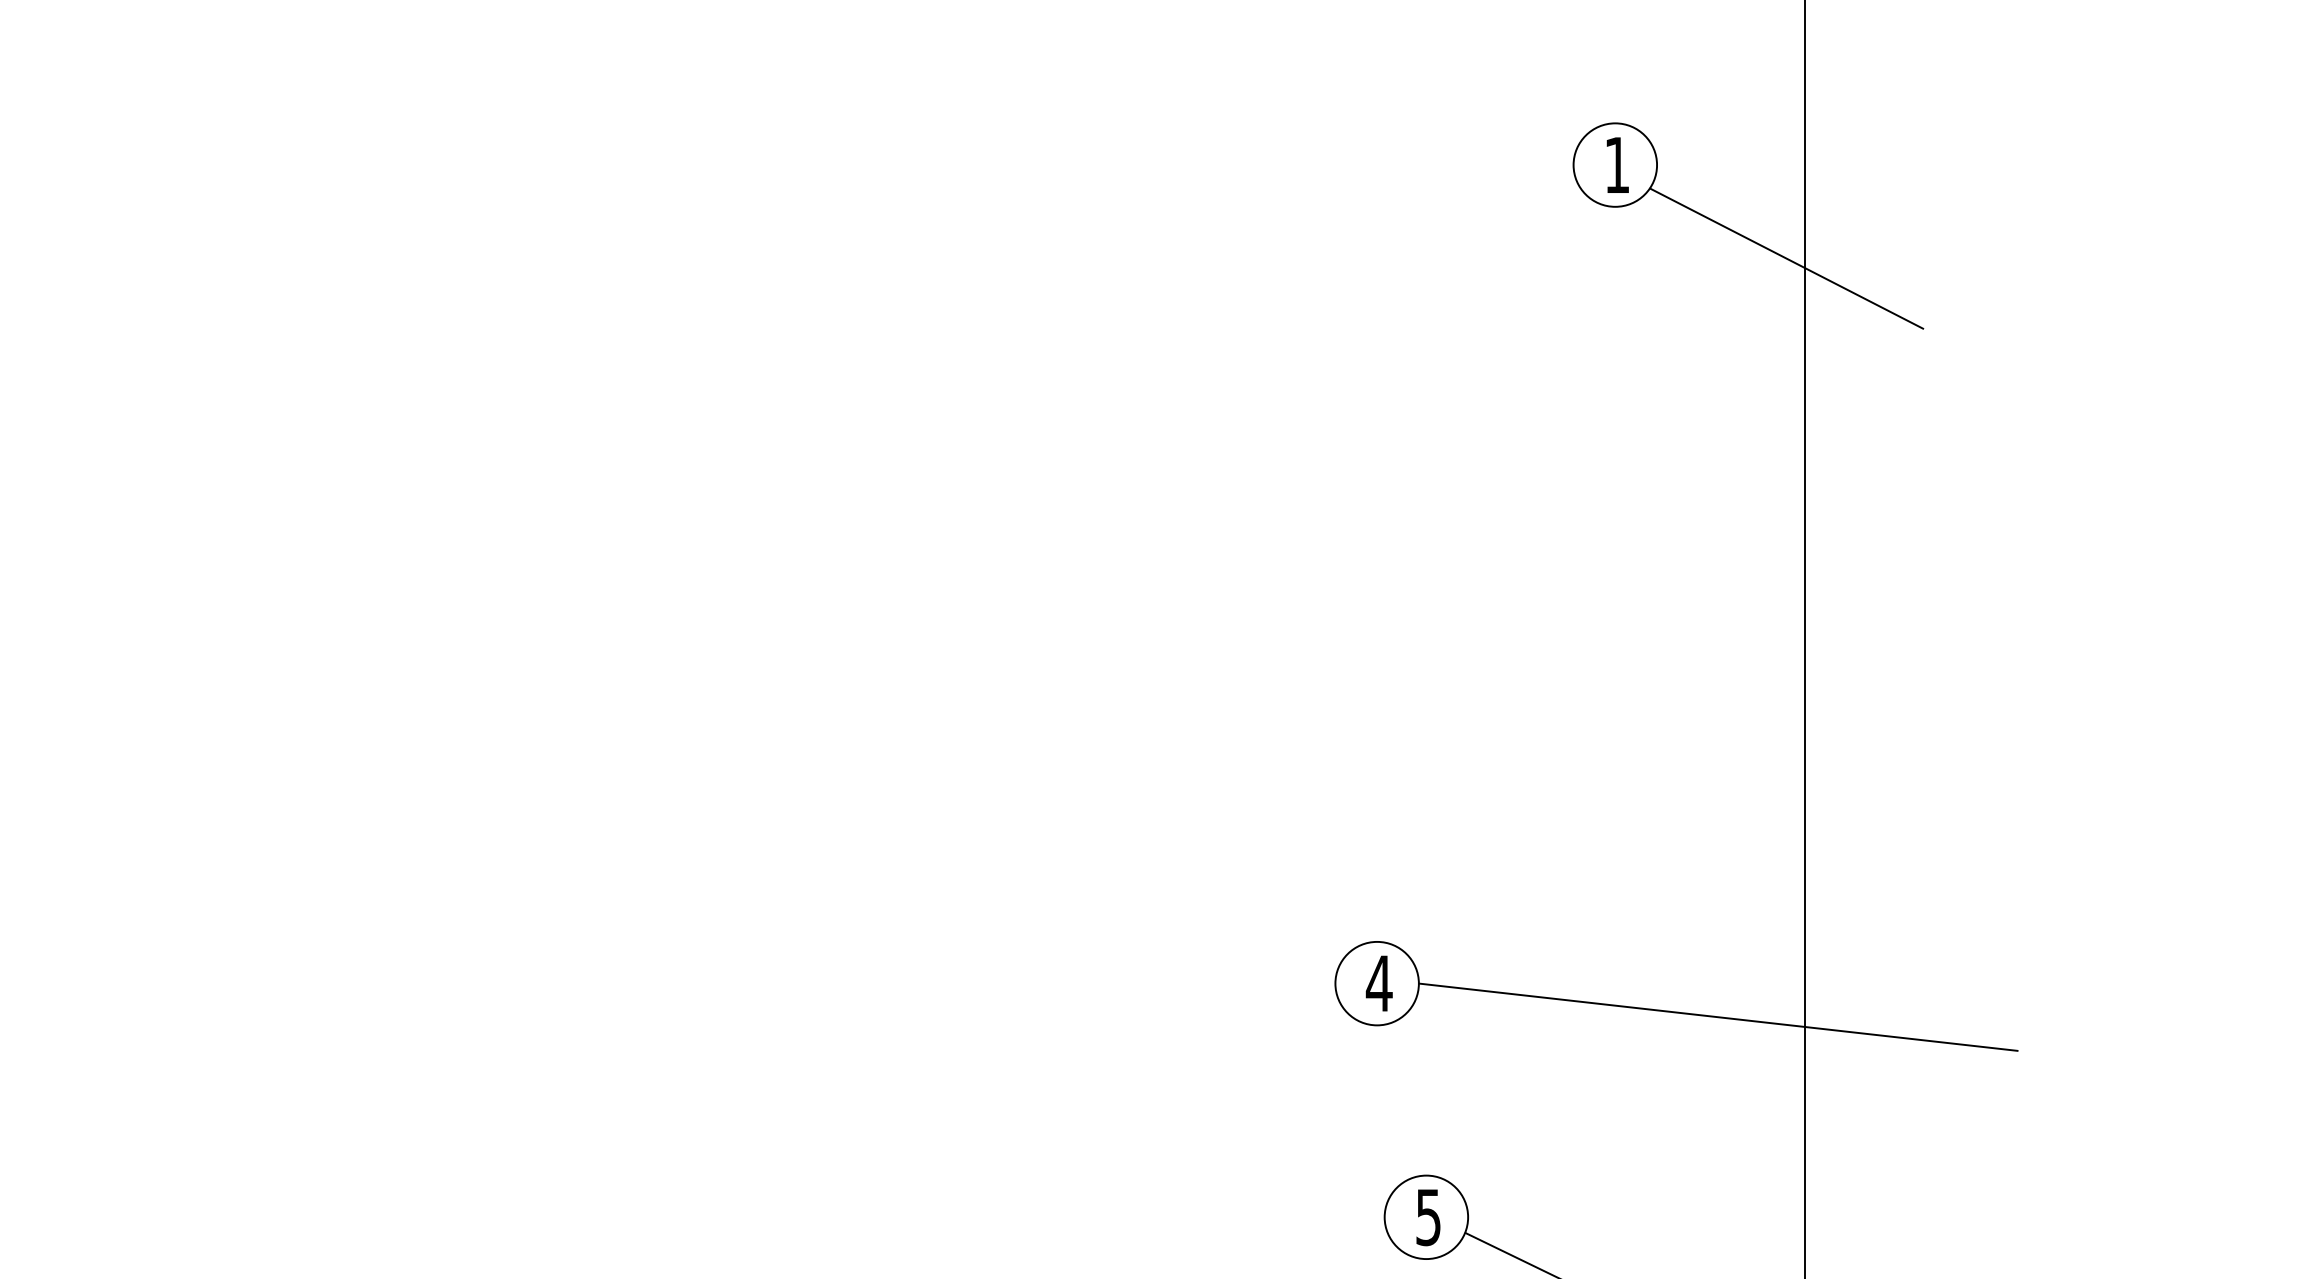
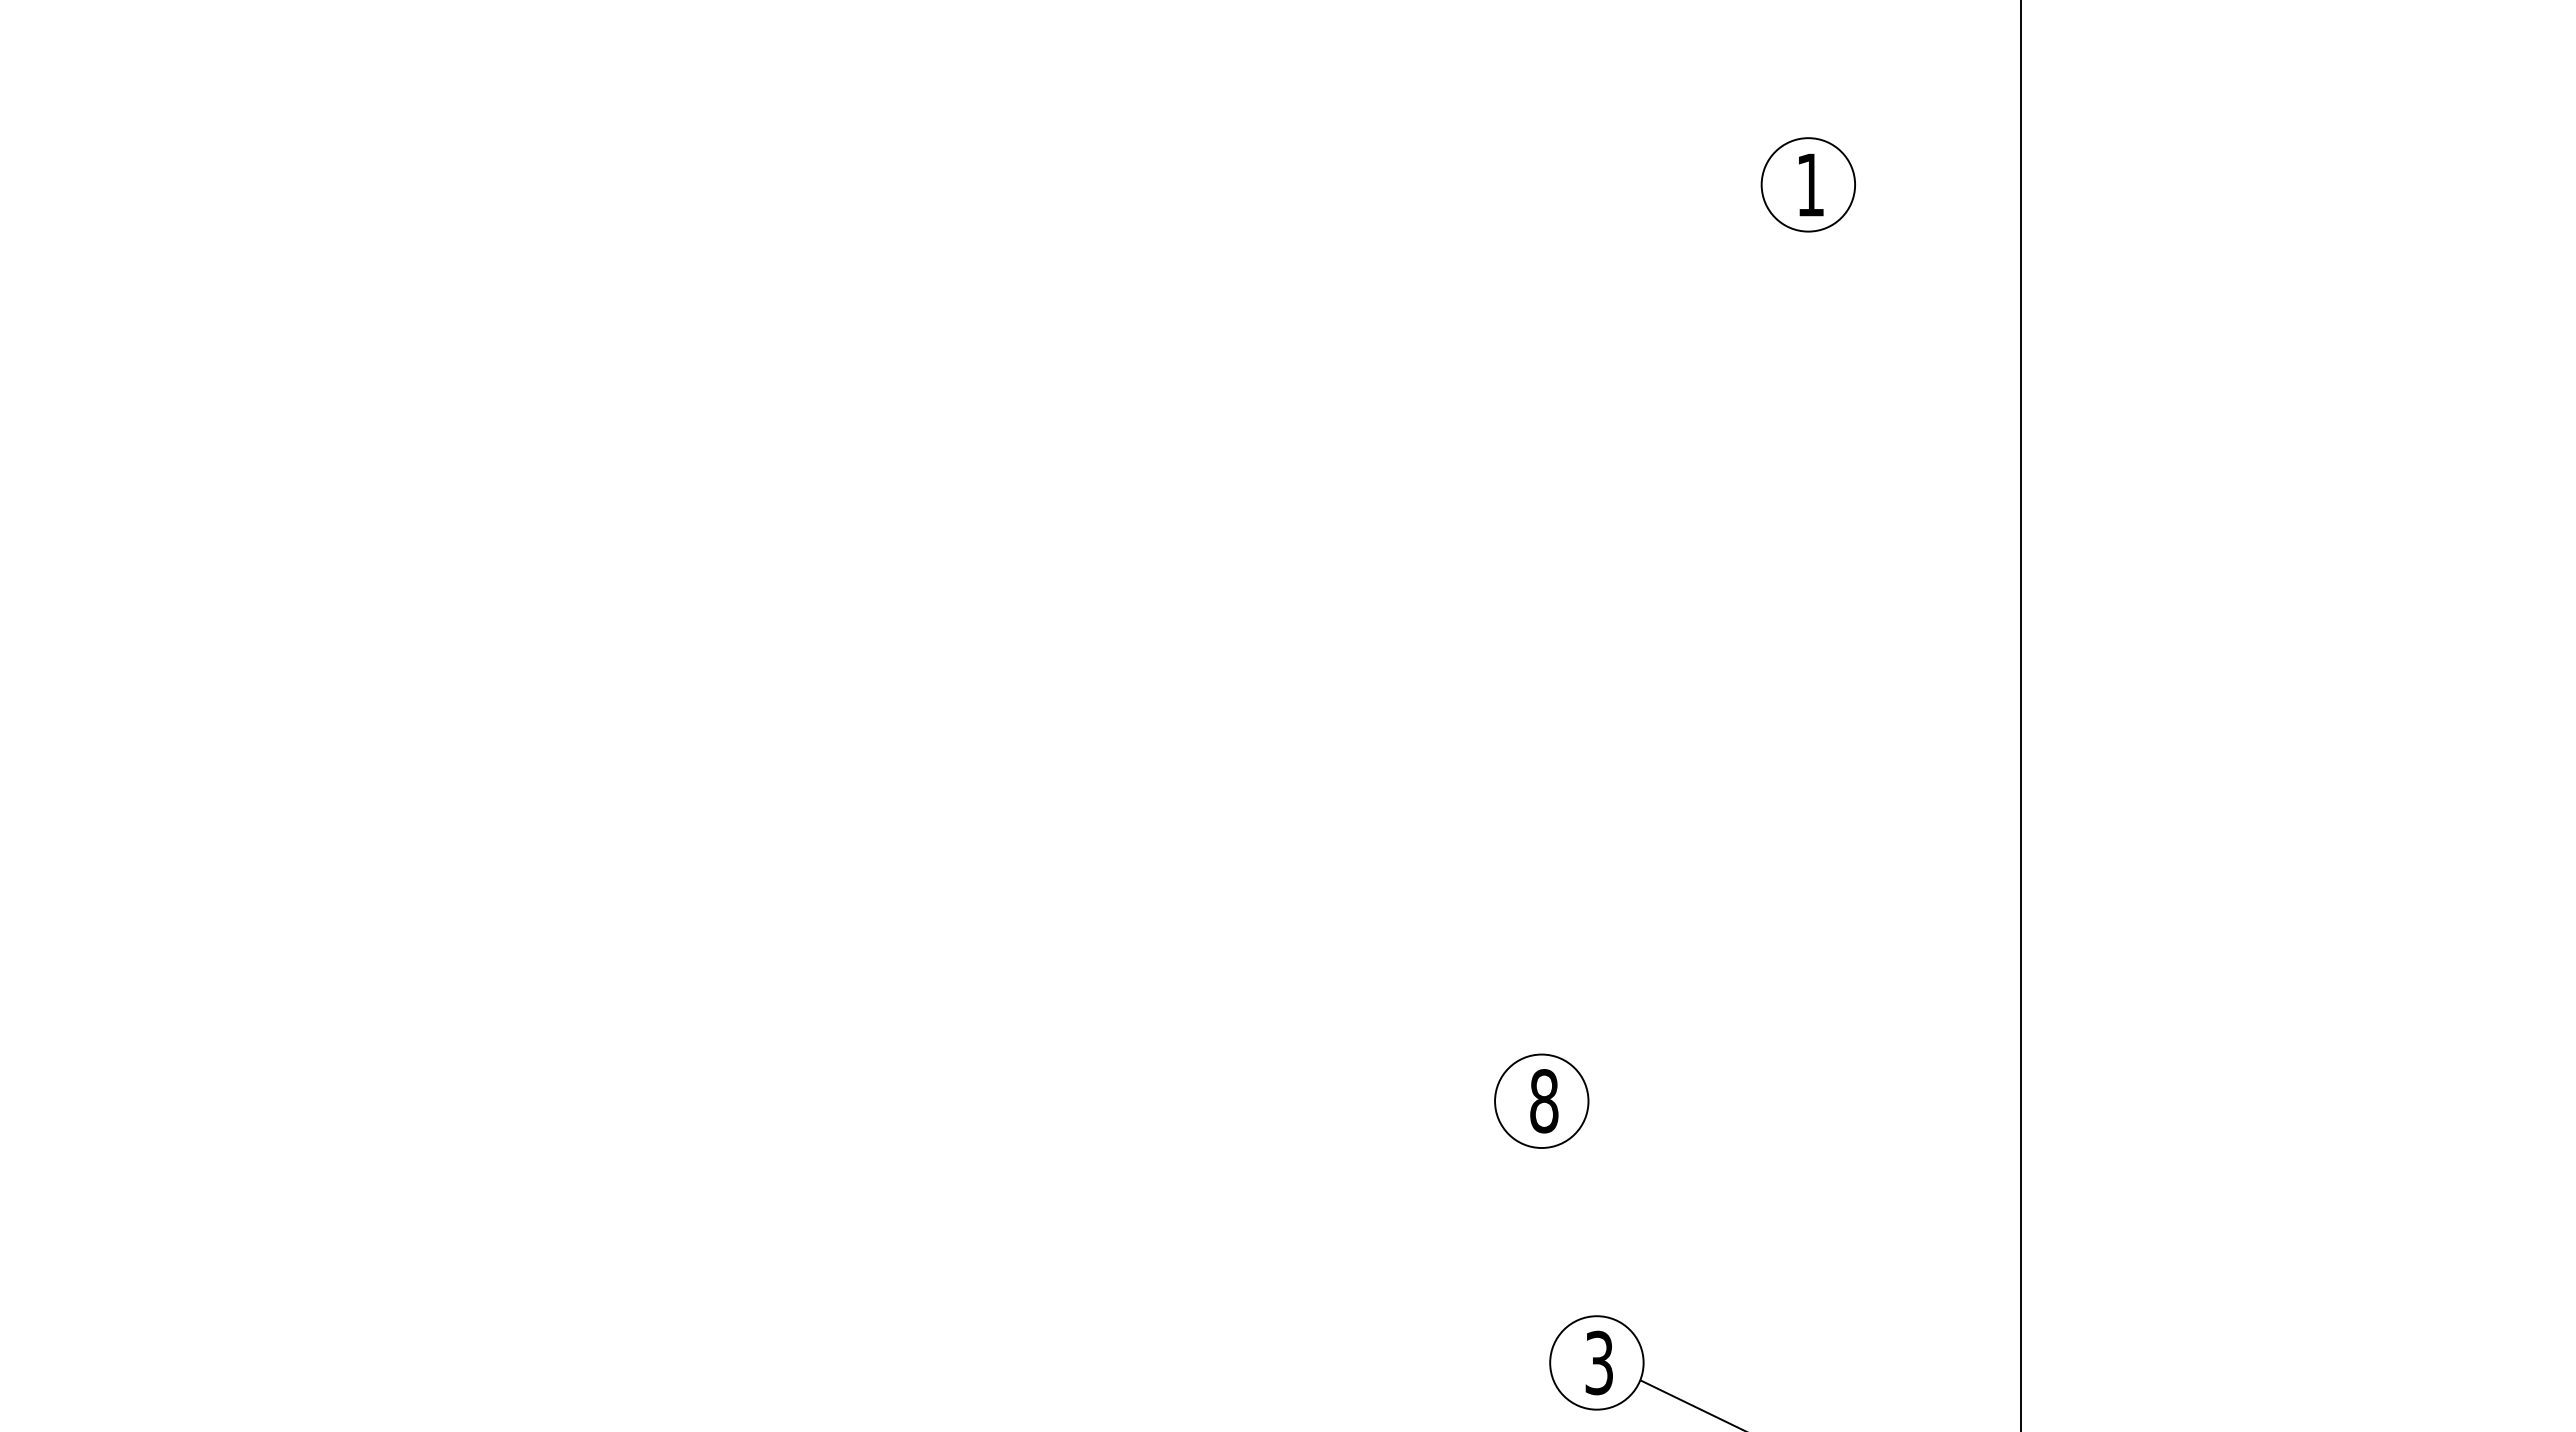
line: (1786, 258) -> (1999, 289), removed
text: (1379, 983) -> (1544, 1101), 4 -> 8
line: (1718, 1016) -> (1923, 1138), removed
text: (1428, 1216) -> (1599, 1362), 5 -> 3

